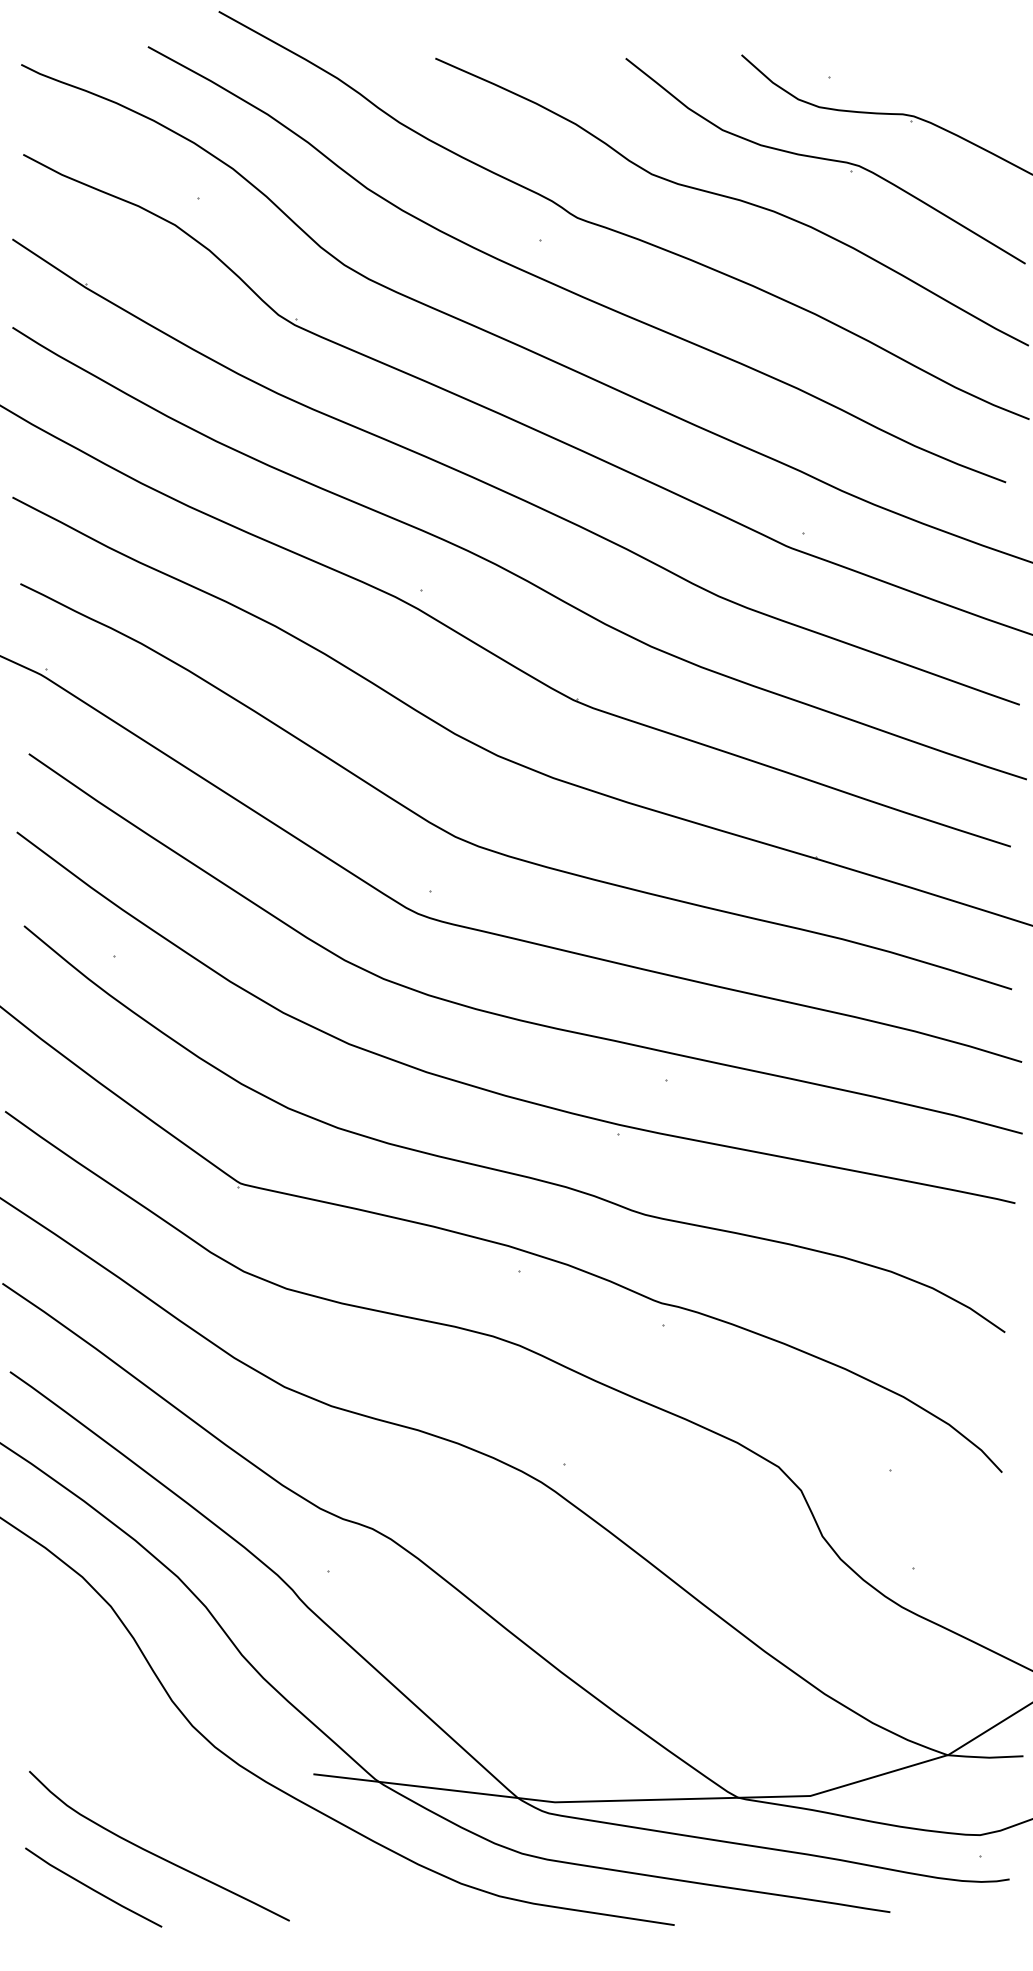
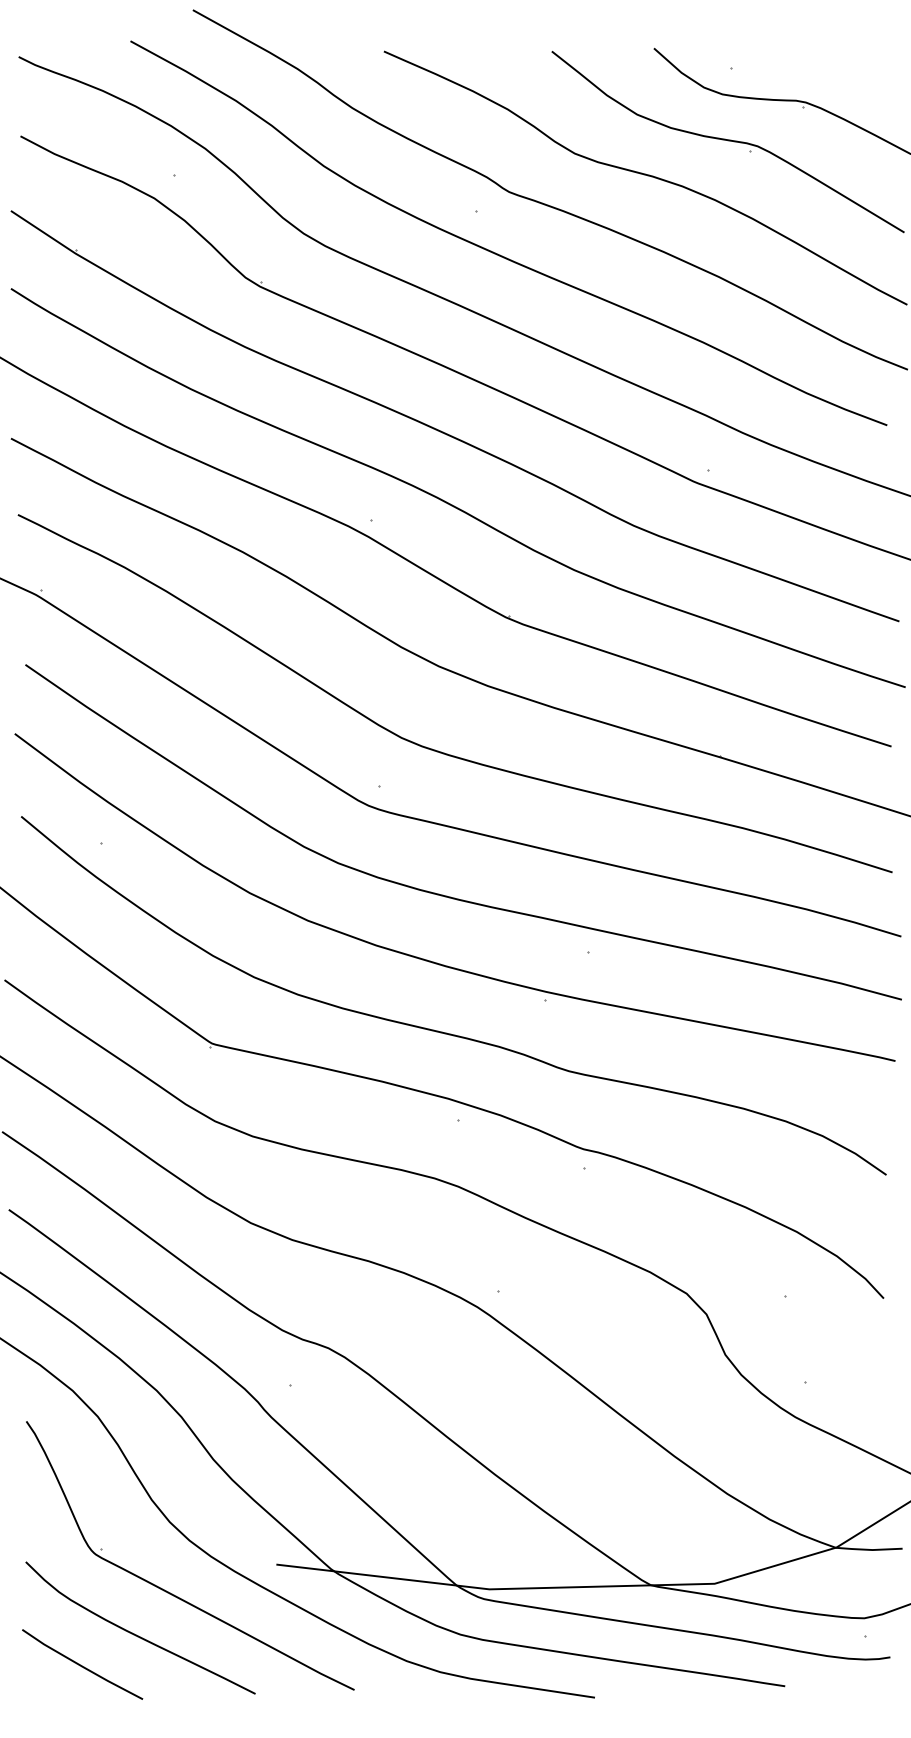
part: (194, 1806) -> (171, 1593), added

